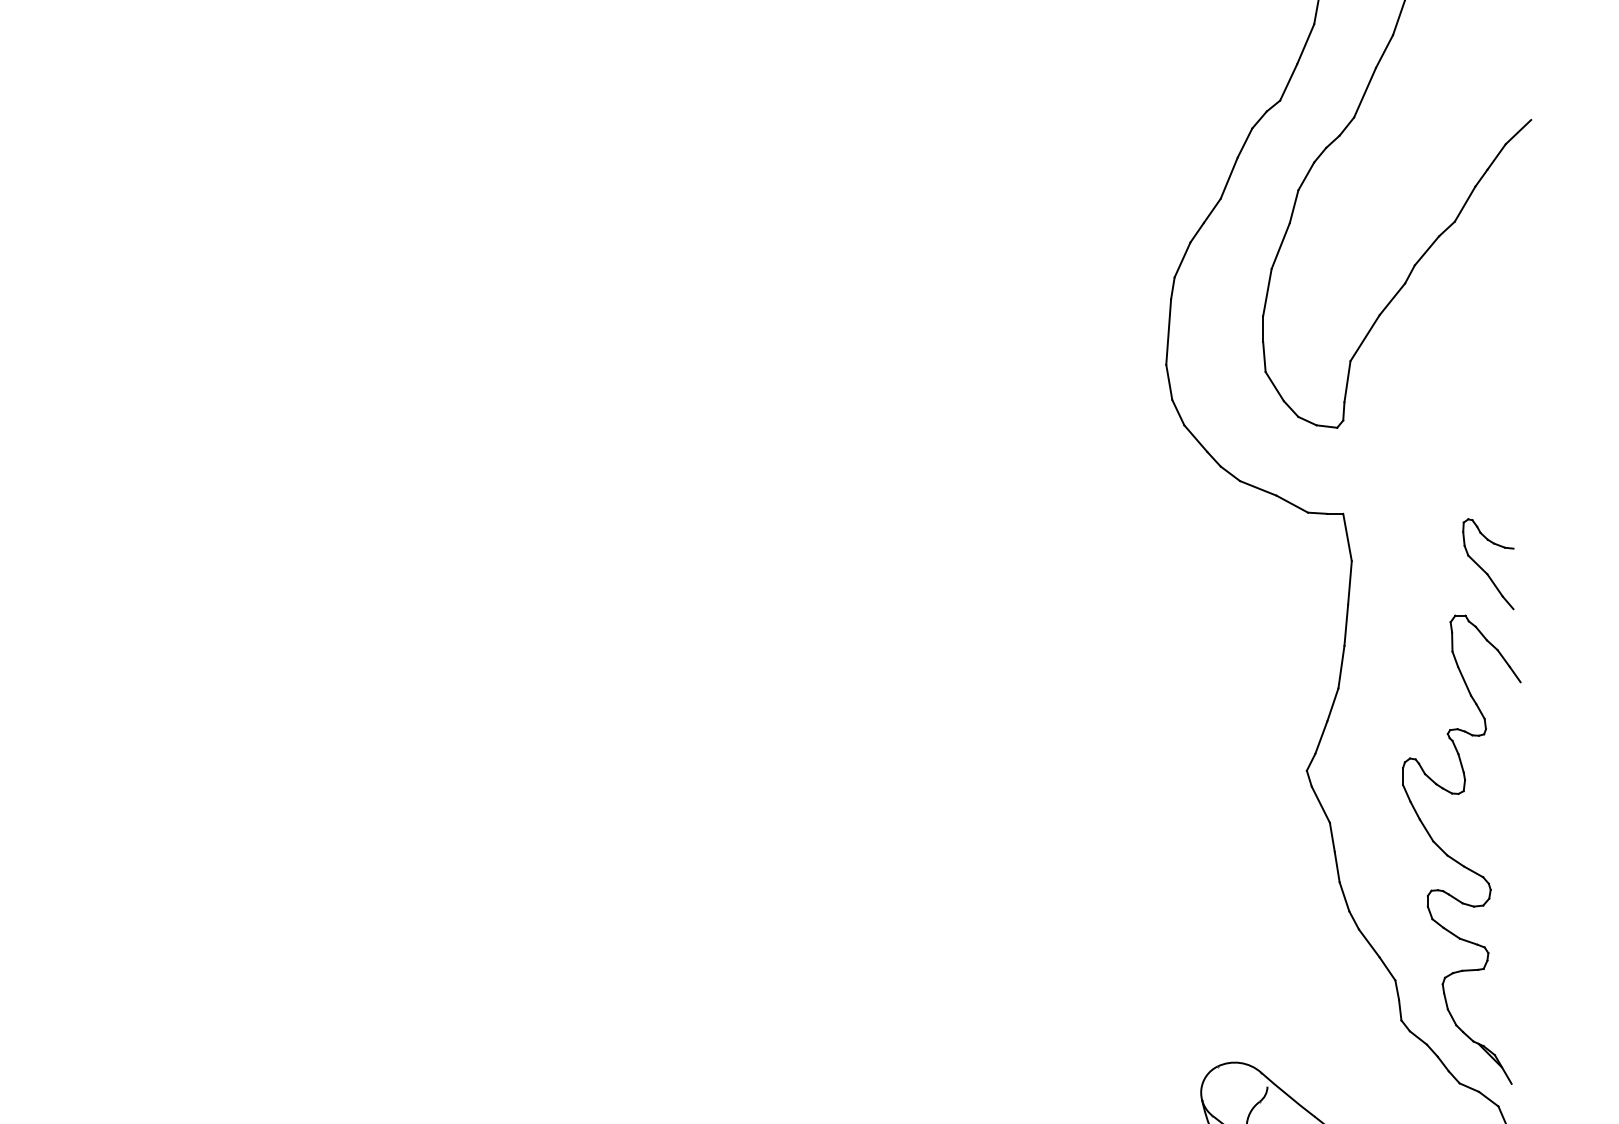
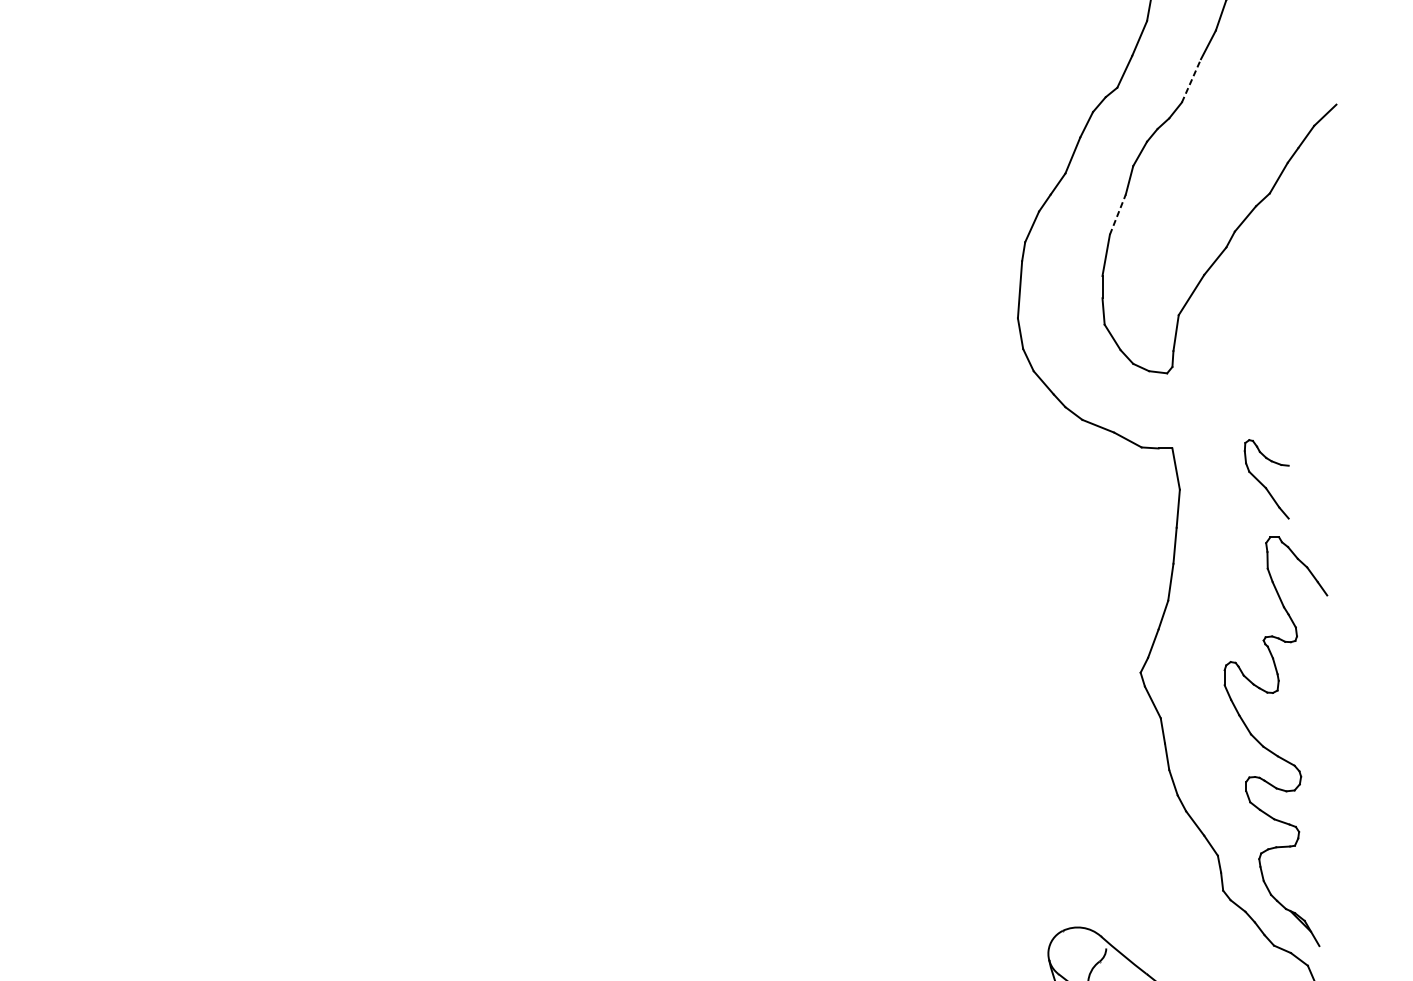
line: (1365, 92) -> (1191, 80), solid -> dashed
line: (1280, 246) -> (1117, 215), solid -> dashed
part: (1483, 569) -> (1262, 483), moved

